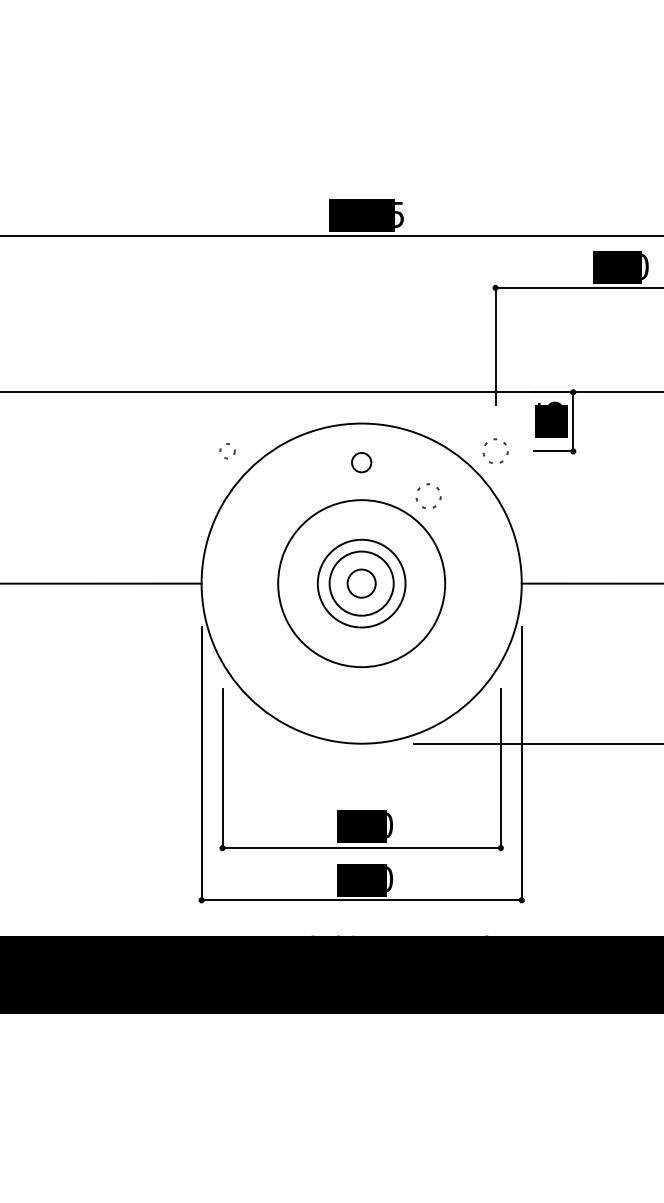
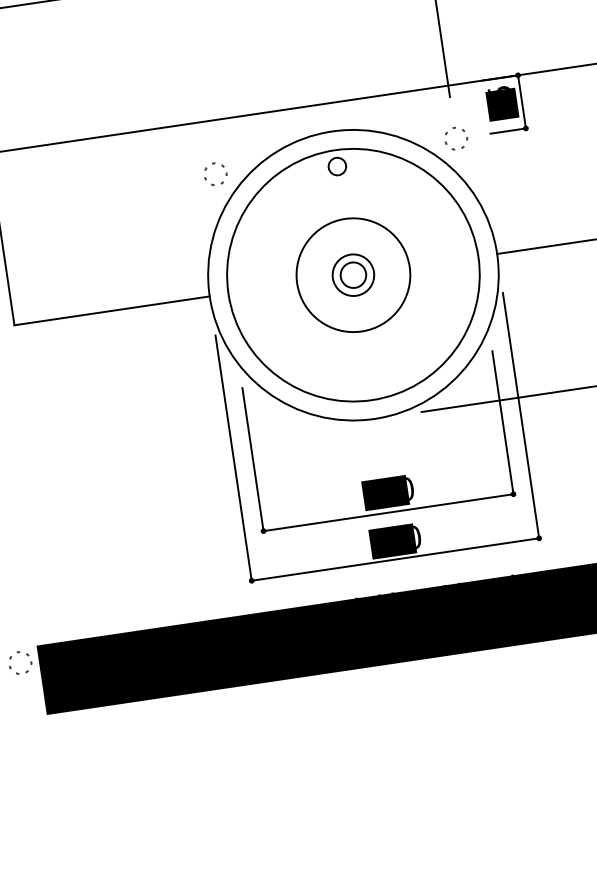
circle: (227, 450) -> (215, 173), size x1.67
circle: (428, 495) -> (401, 187), removed
circle: (361, 583) -> (353, 275), size x0.71
circle: (361, 583) -> (353, 275), size x1.43
circle: (361, 583) -> (353, 275), size x1.67

